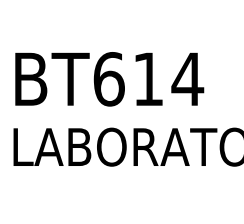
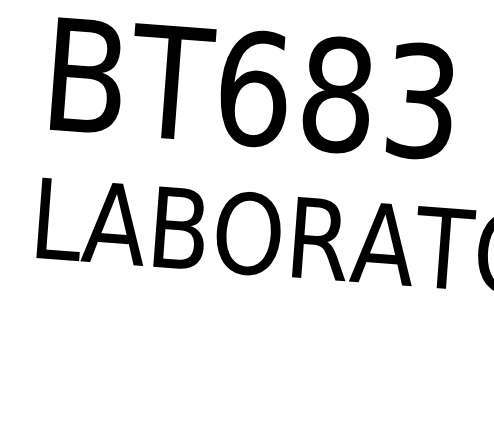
text: (168, 79) -> (380, 98), BT614 -> BT683

